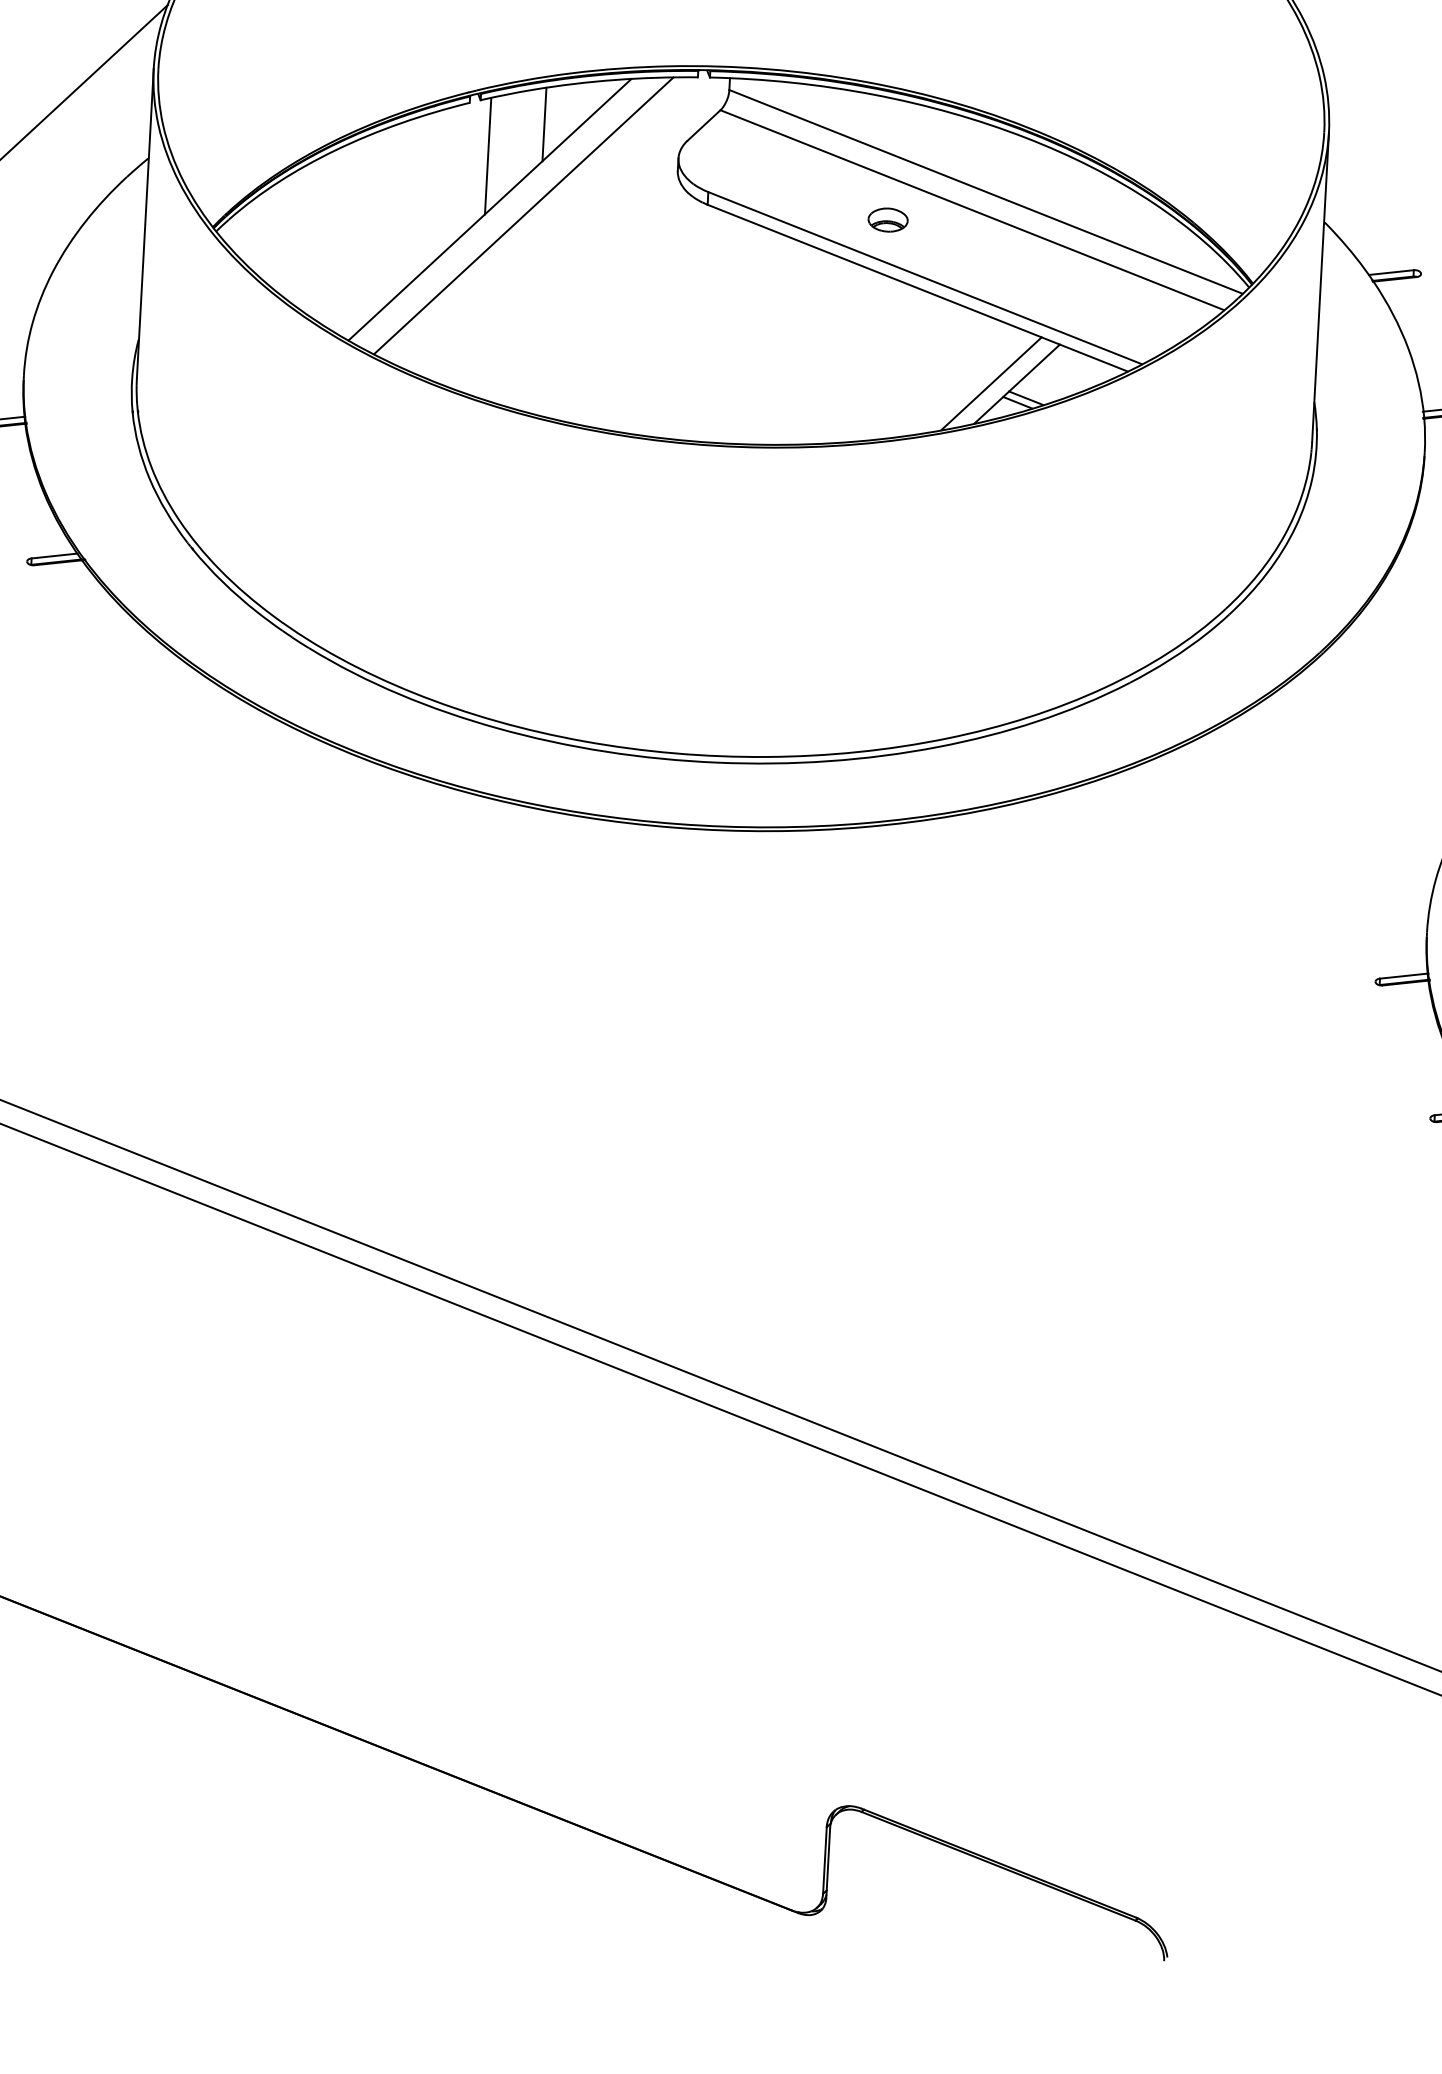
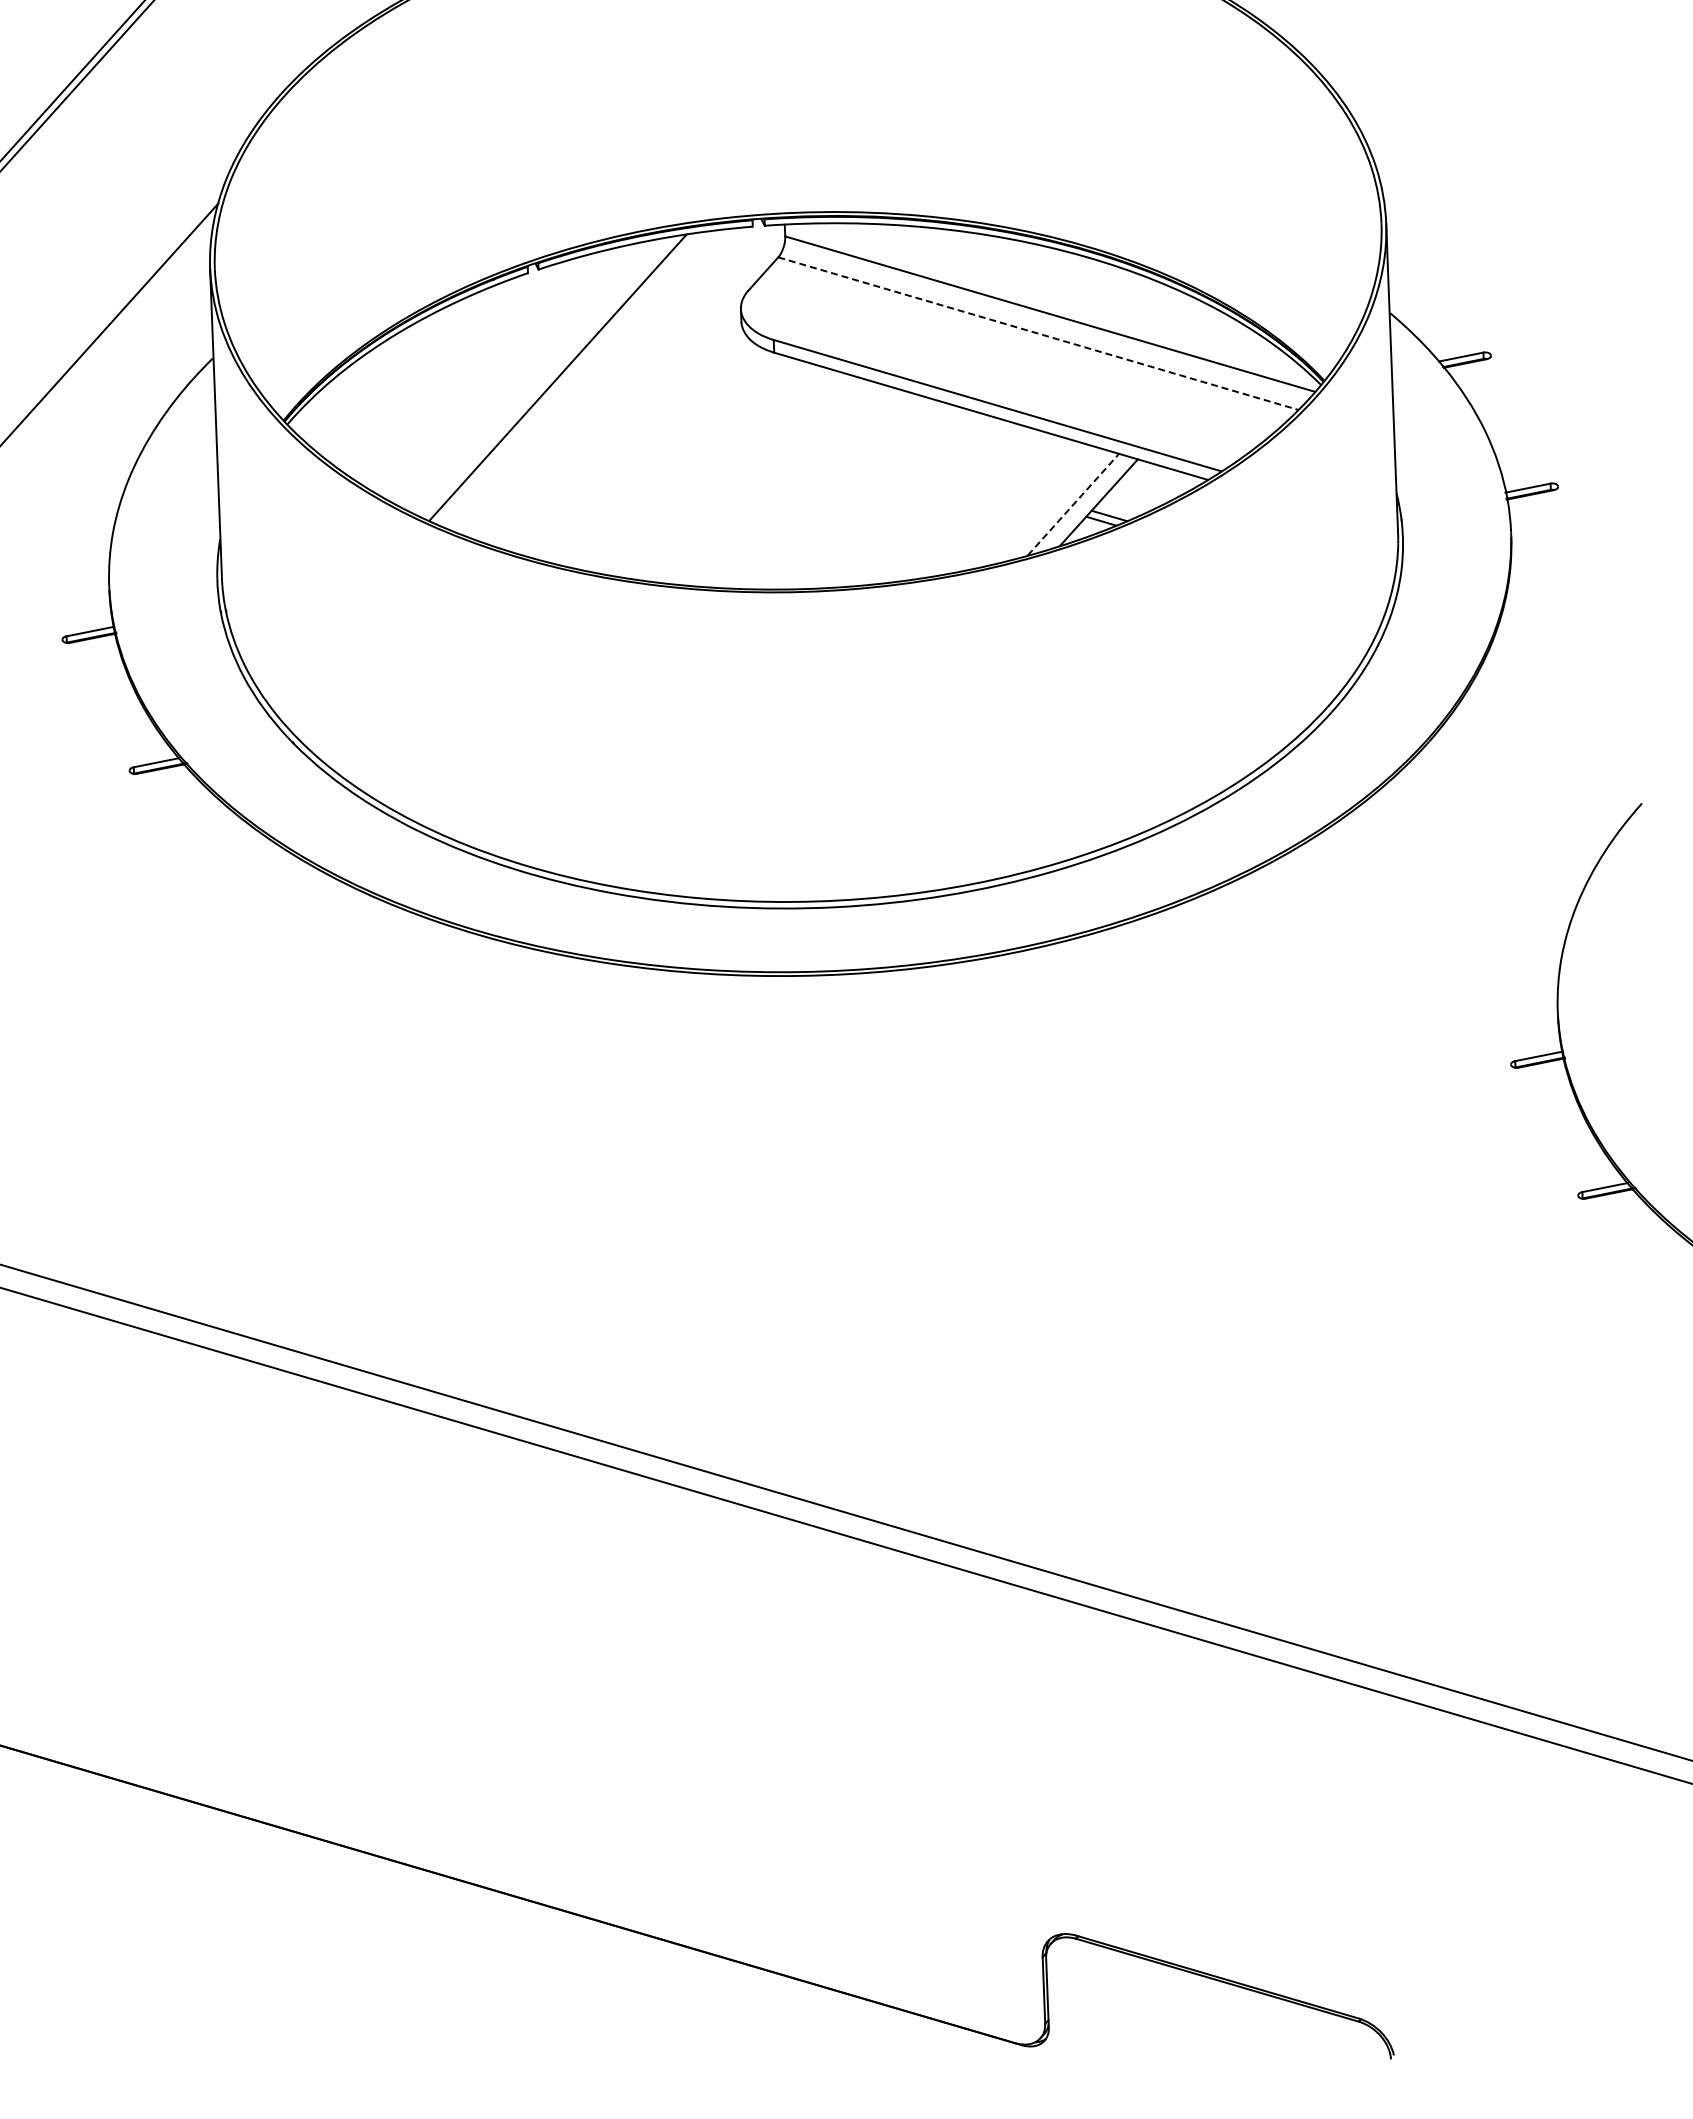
line: (543, 124) -> (603, 287), removed
line: (487, 156) -> (550, 324), removed
line: (972, 210) -> (1038, 333), solid -> dashed
line: (523, 215) -> (591, 380), removed
part: (887, 219) -> (954, 350), removed
line: (991, 383) -> (1073, 504), solid -> dashed

